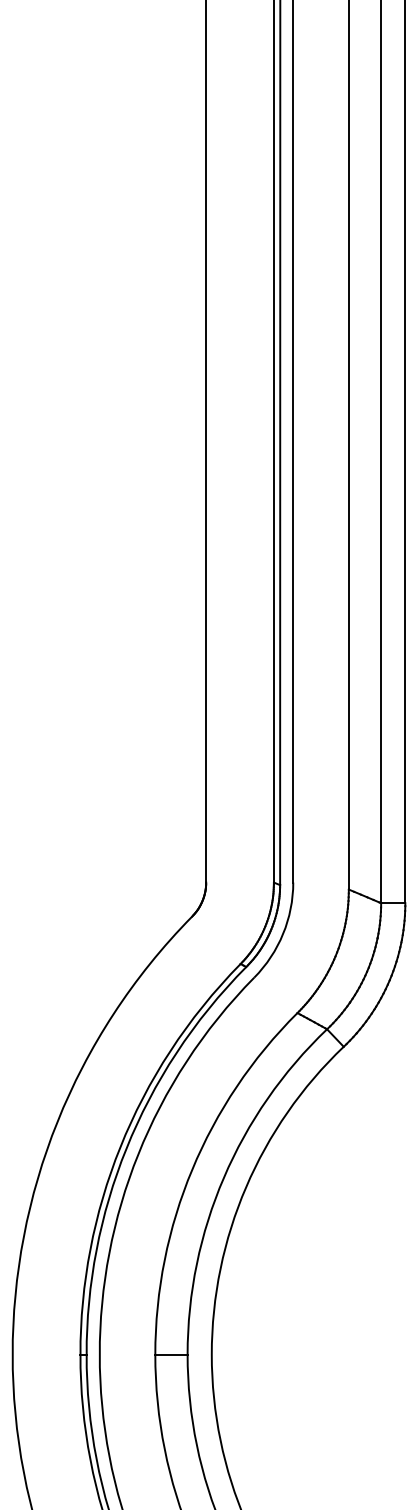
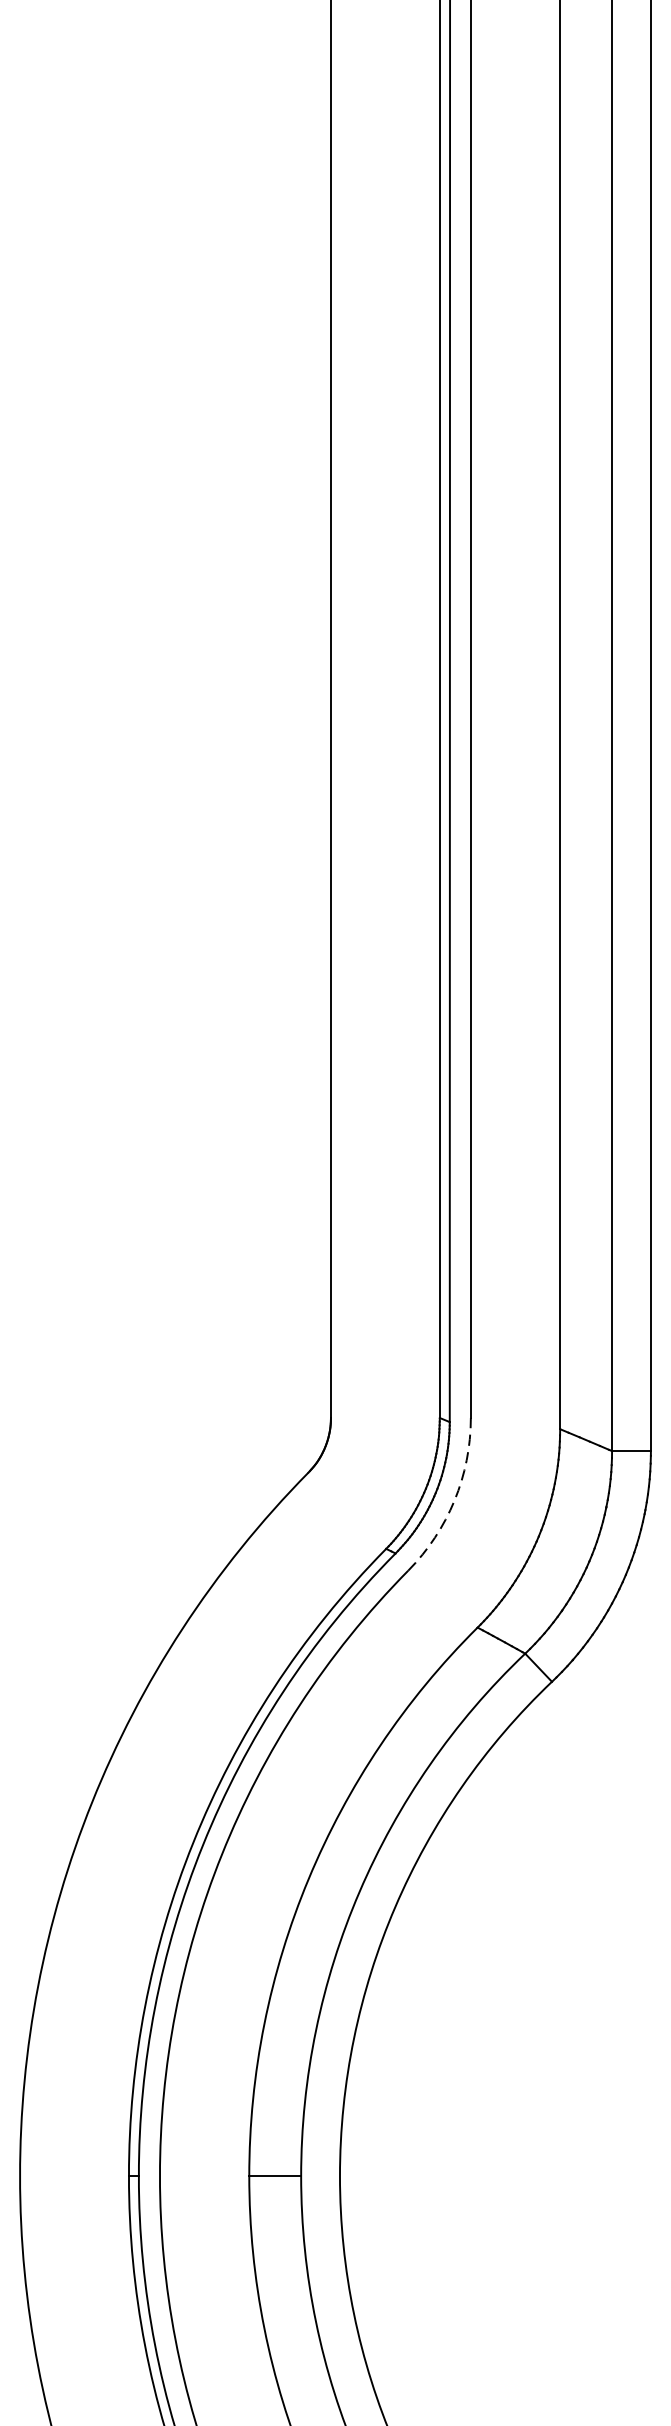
arc: (283, 933) -> (455, 1499), solid -> dashed

